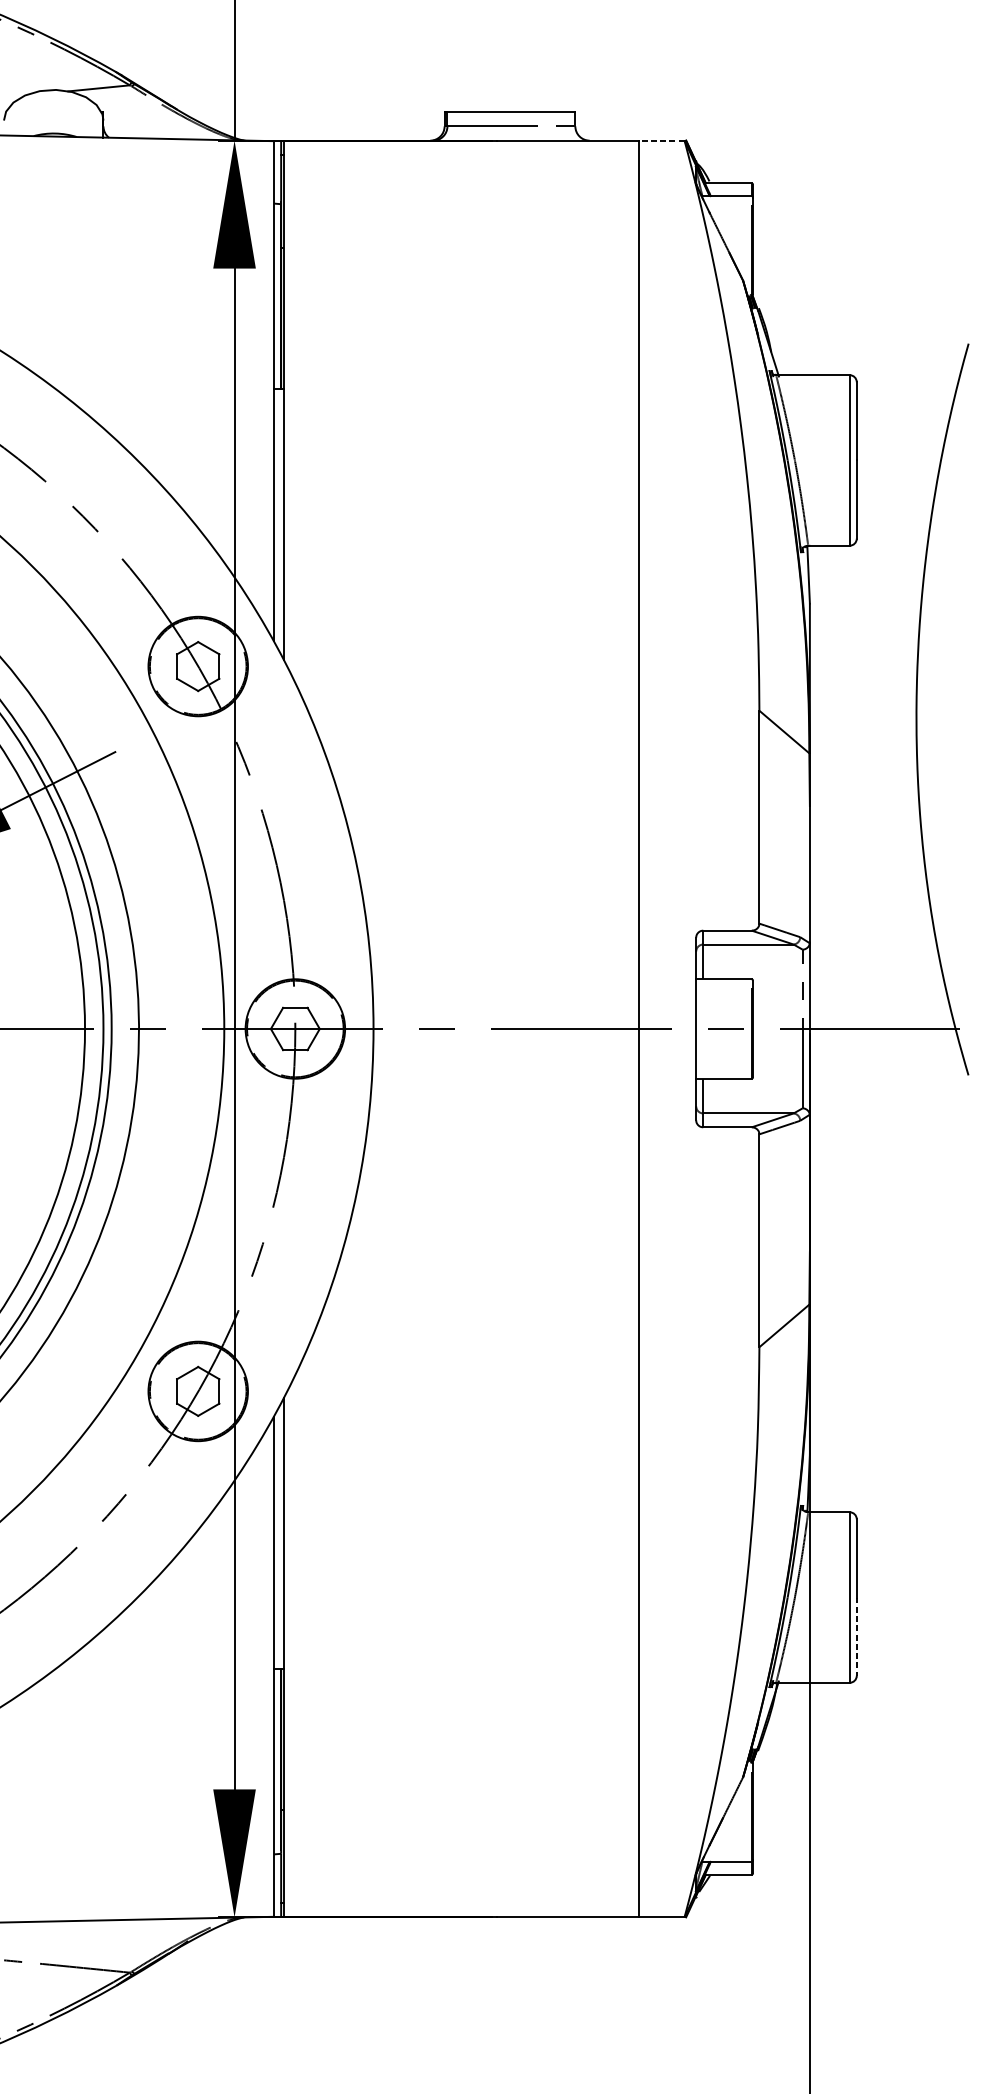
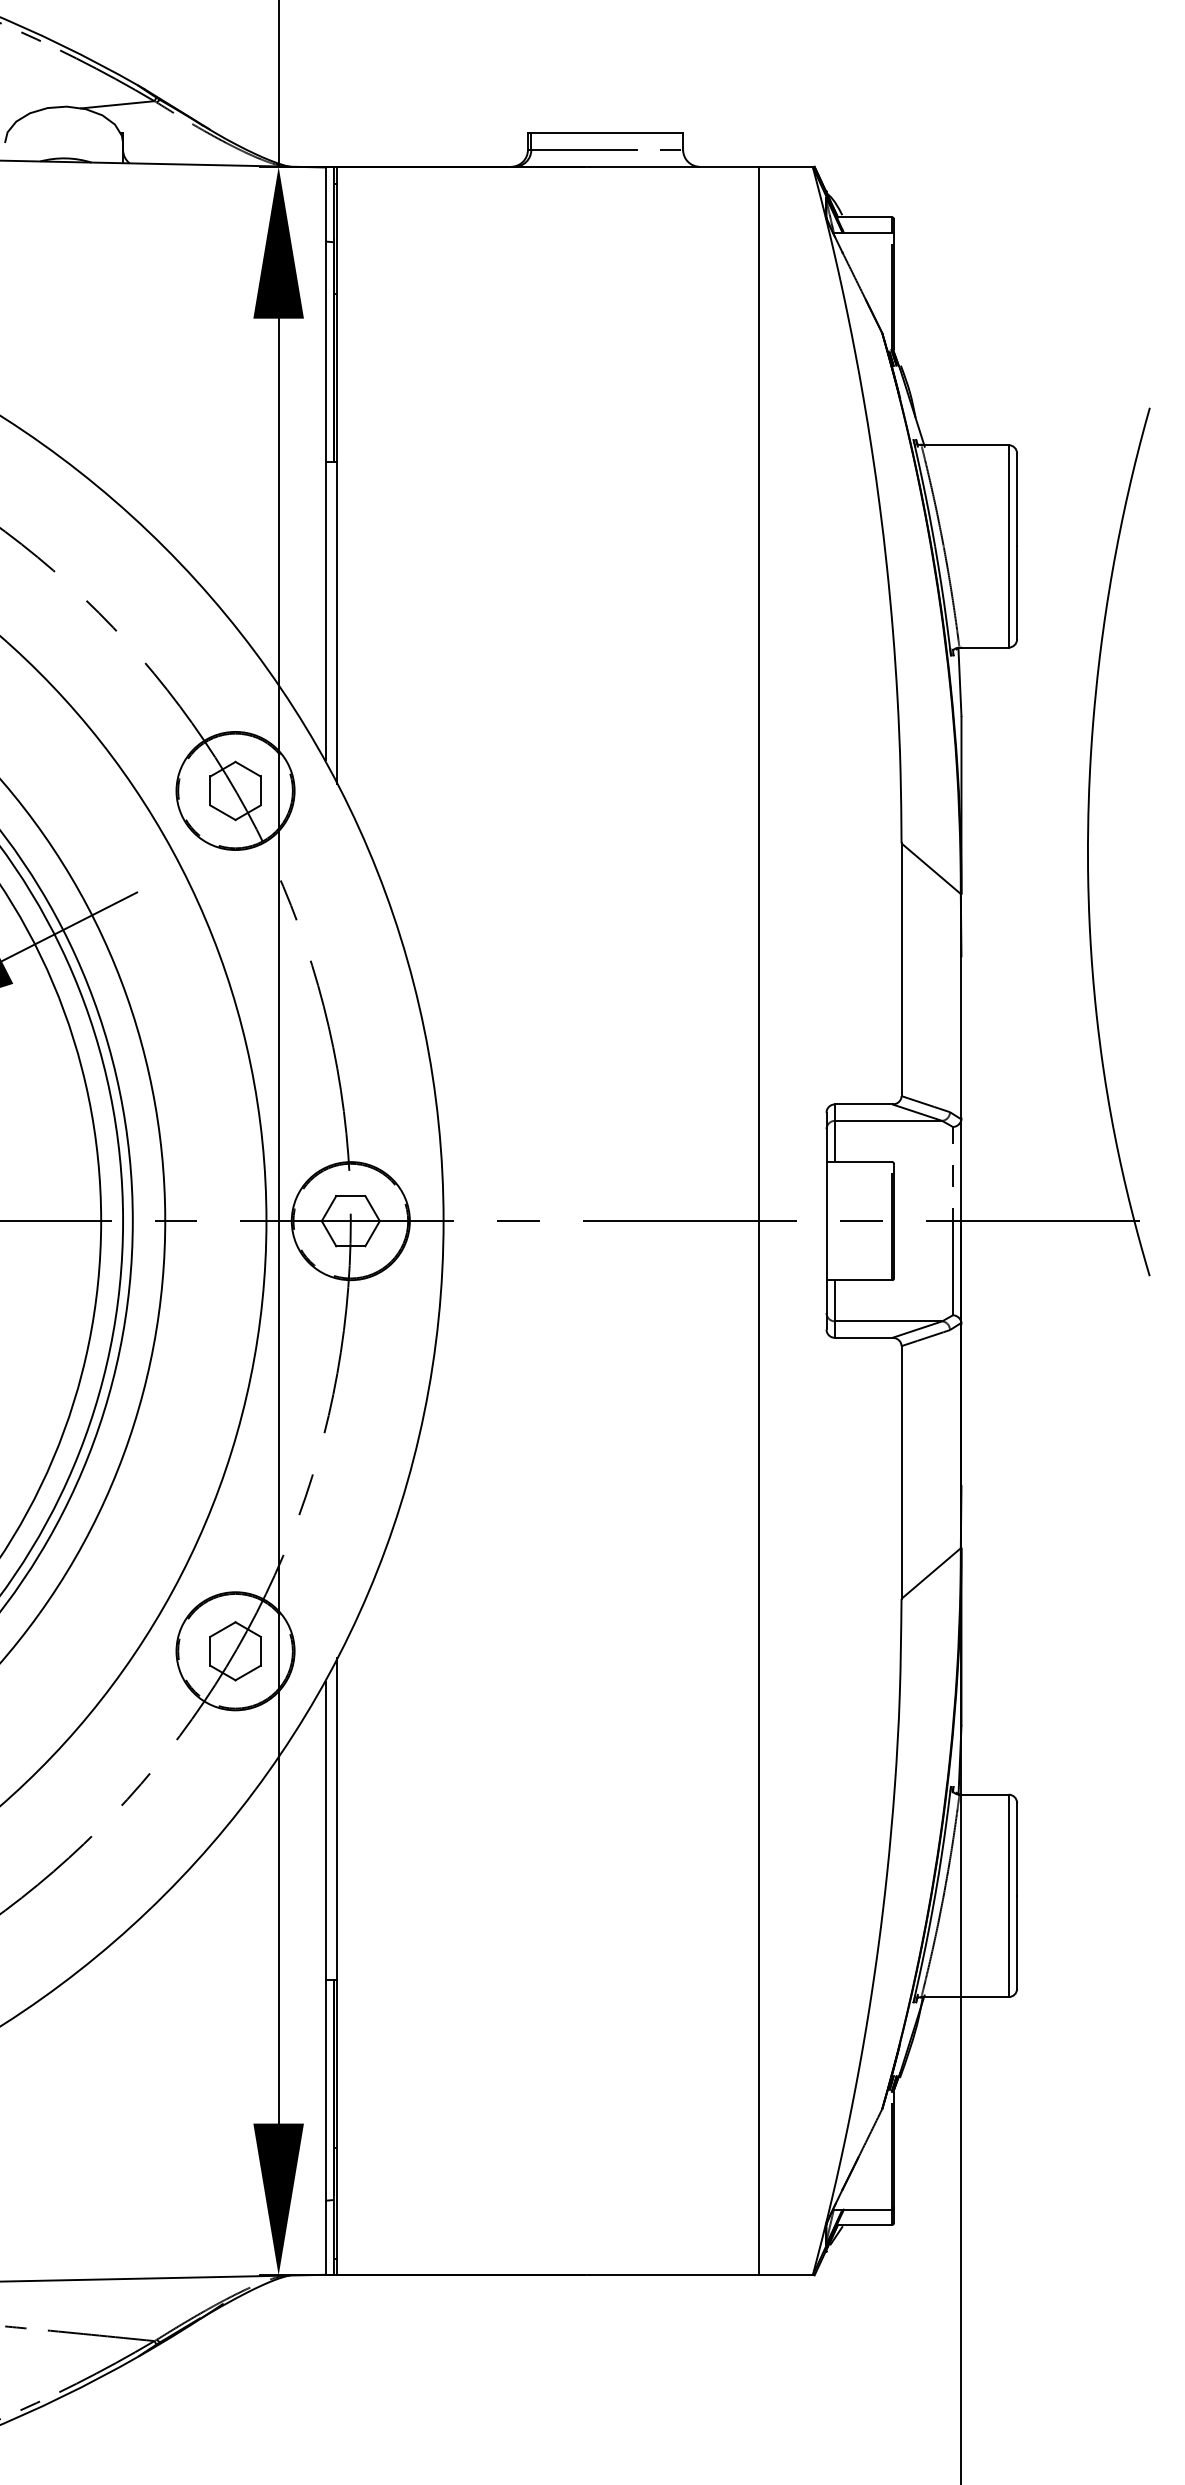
line: (661, 140) -> (785, 166), dashed -> solid
line: (857, 1636) -> (1017, 1942), dashed -> solid

